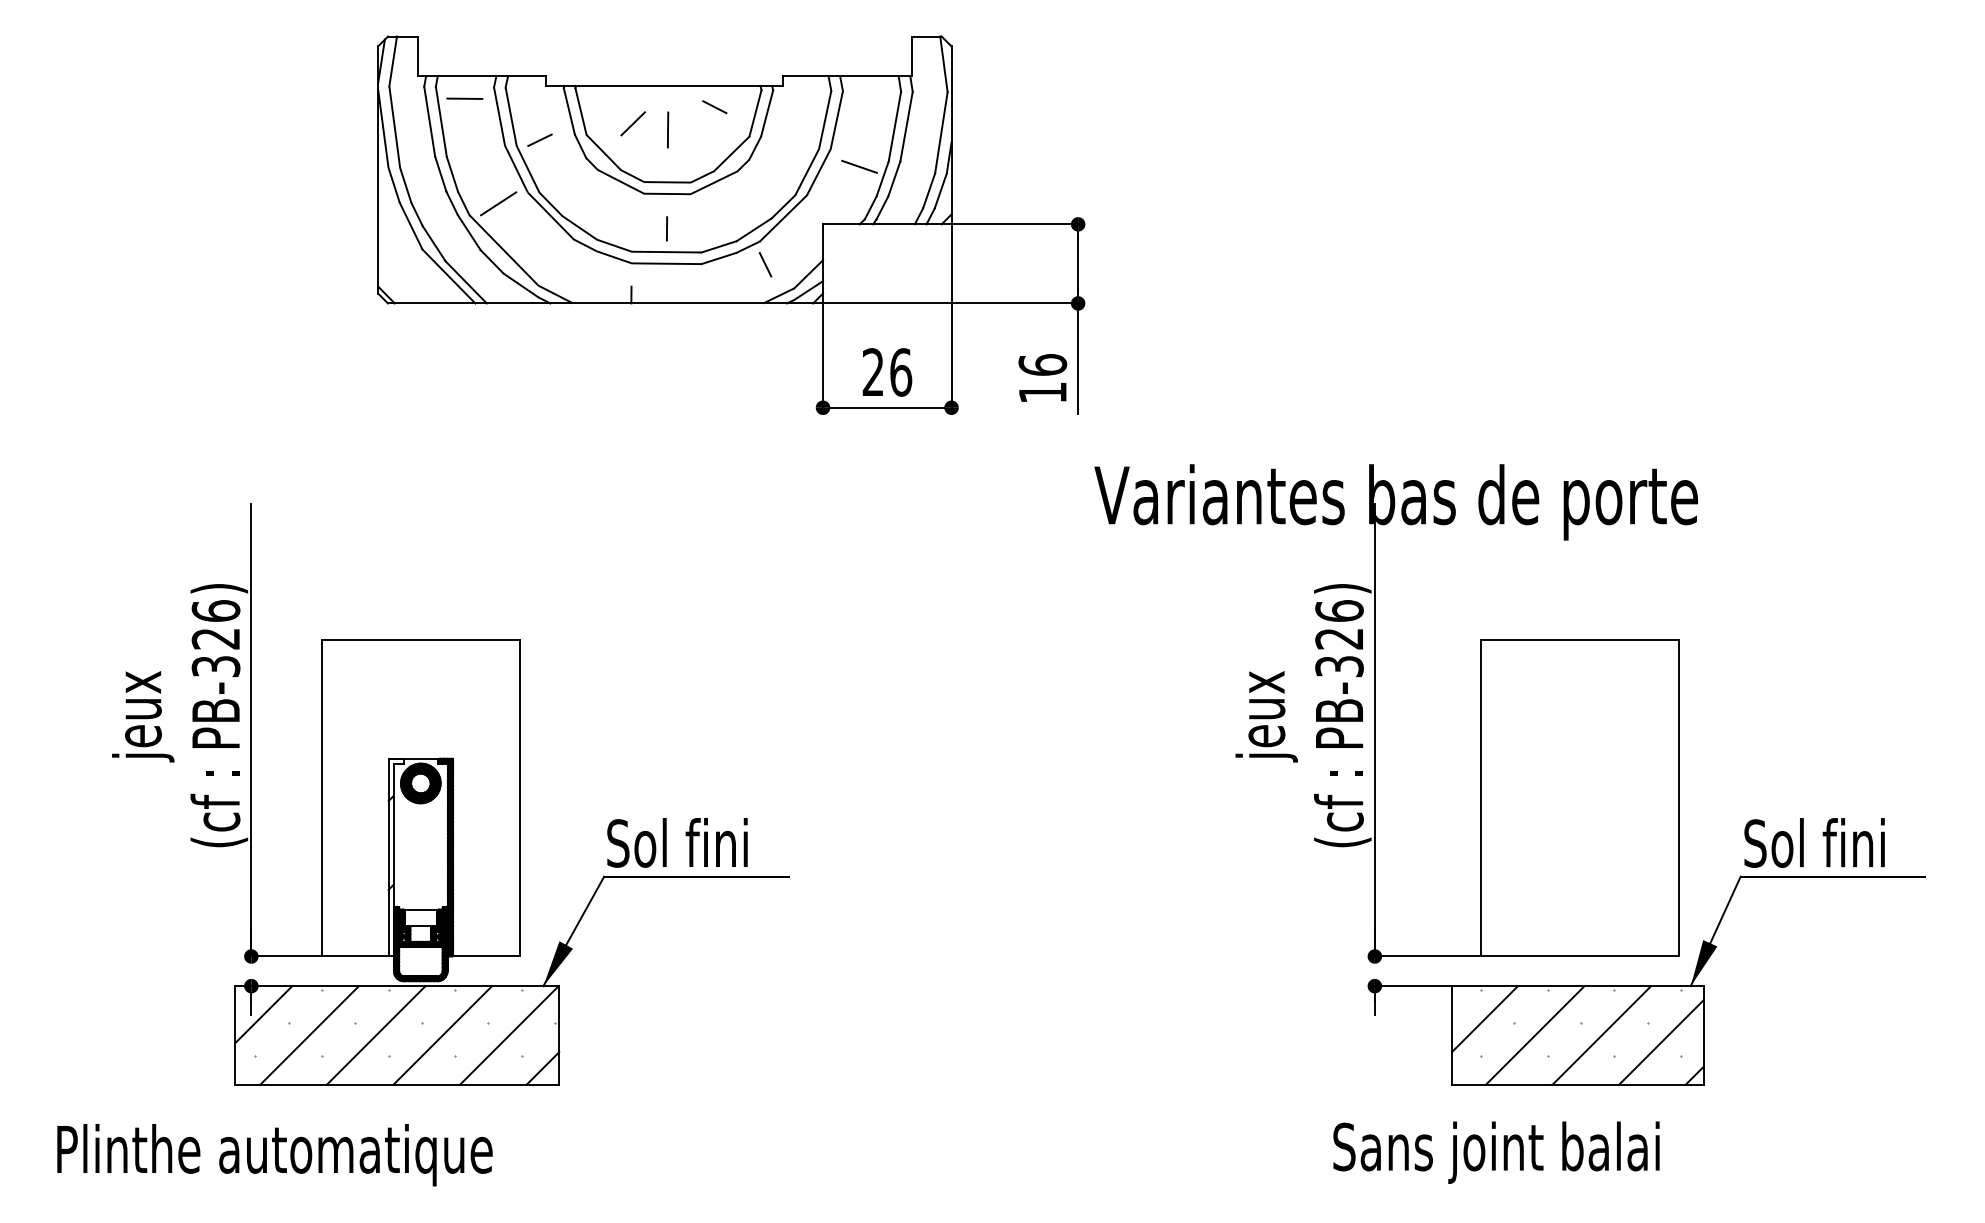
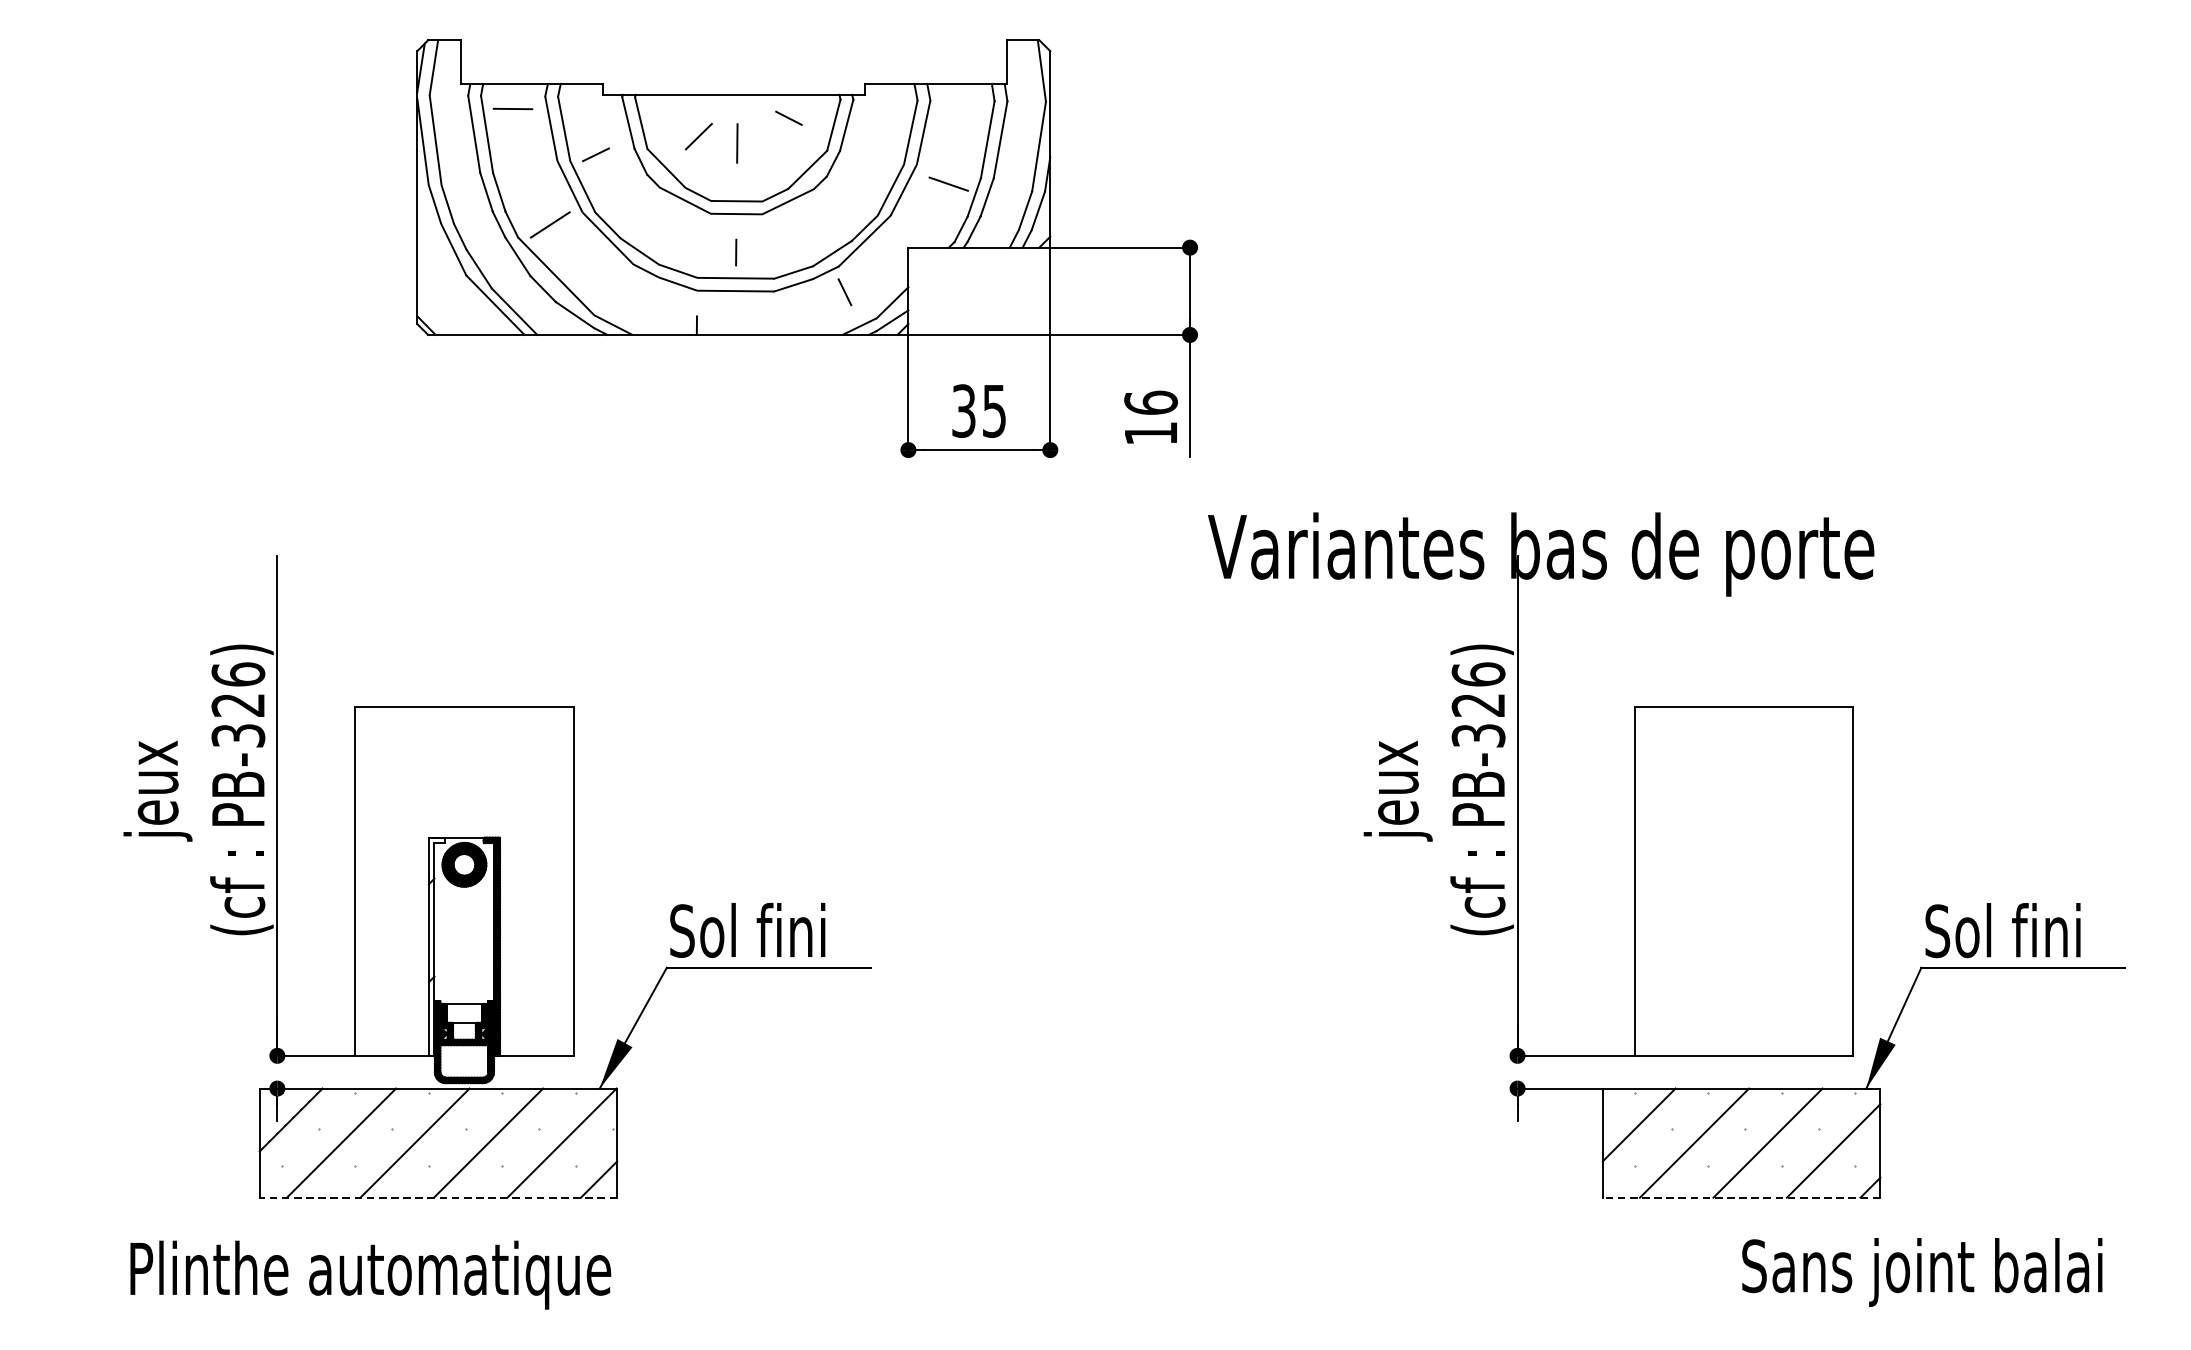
text: (887, 372) -> (979, 411), 26 -> 35
line: (397, 1085) -> (438, 1198), solid -> dashed
line: (1577, 1085) -> (1741, 1198), solid -> dashed
text: (1496, 1152) -> (1922, 1272), moved
text: (274, 1155) -> (370, 1275), moved

